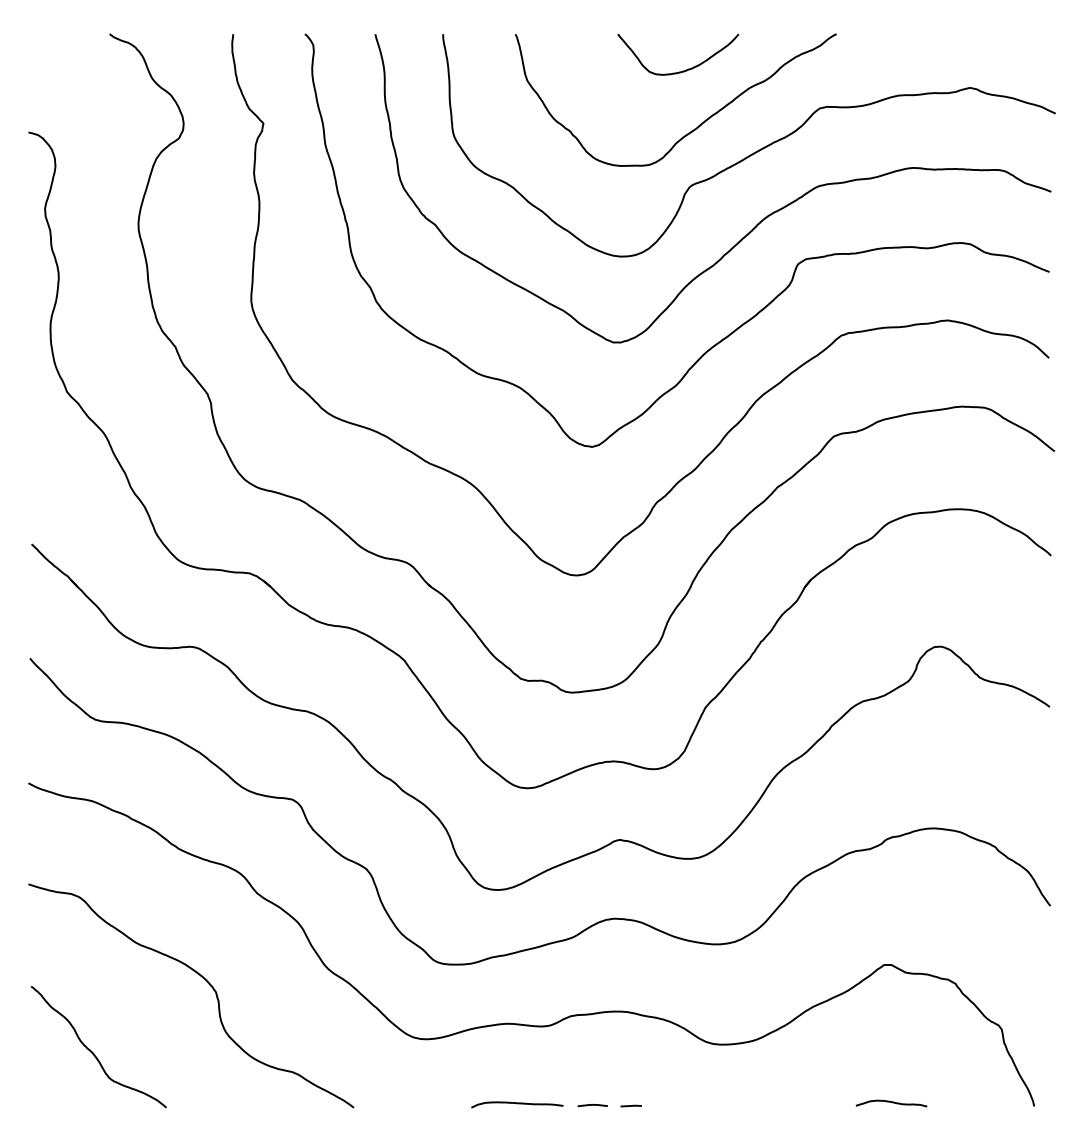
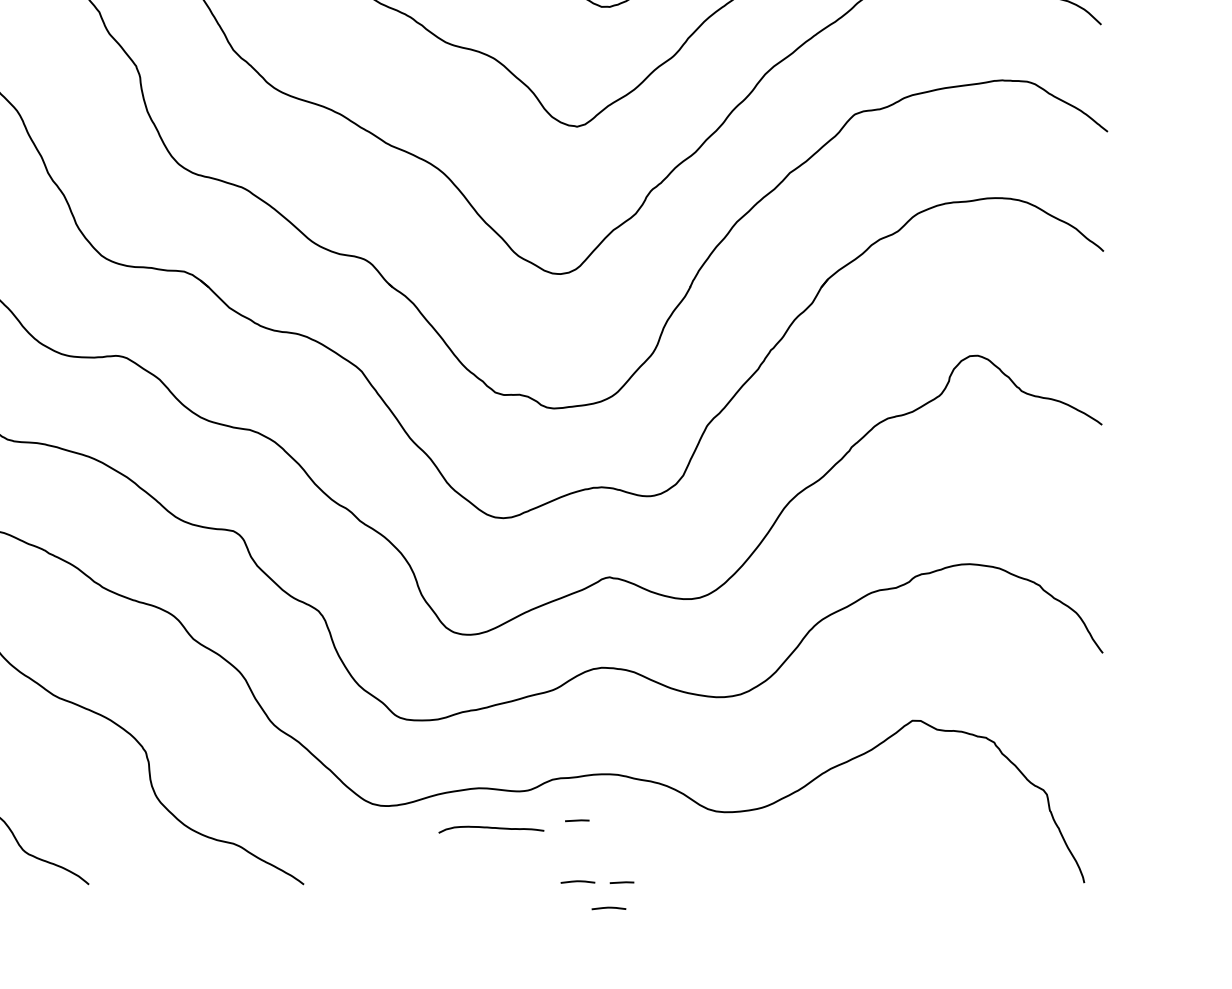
line: (591, 1051) -> (576, 820), added
curve: (891, 1102) -> (920, 878), removed
curve: (517, 1104) -> (491, 829), moved
line: (619, 1128) -> (608, 908), added

